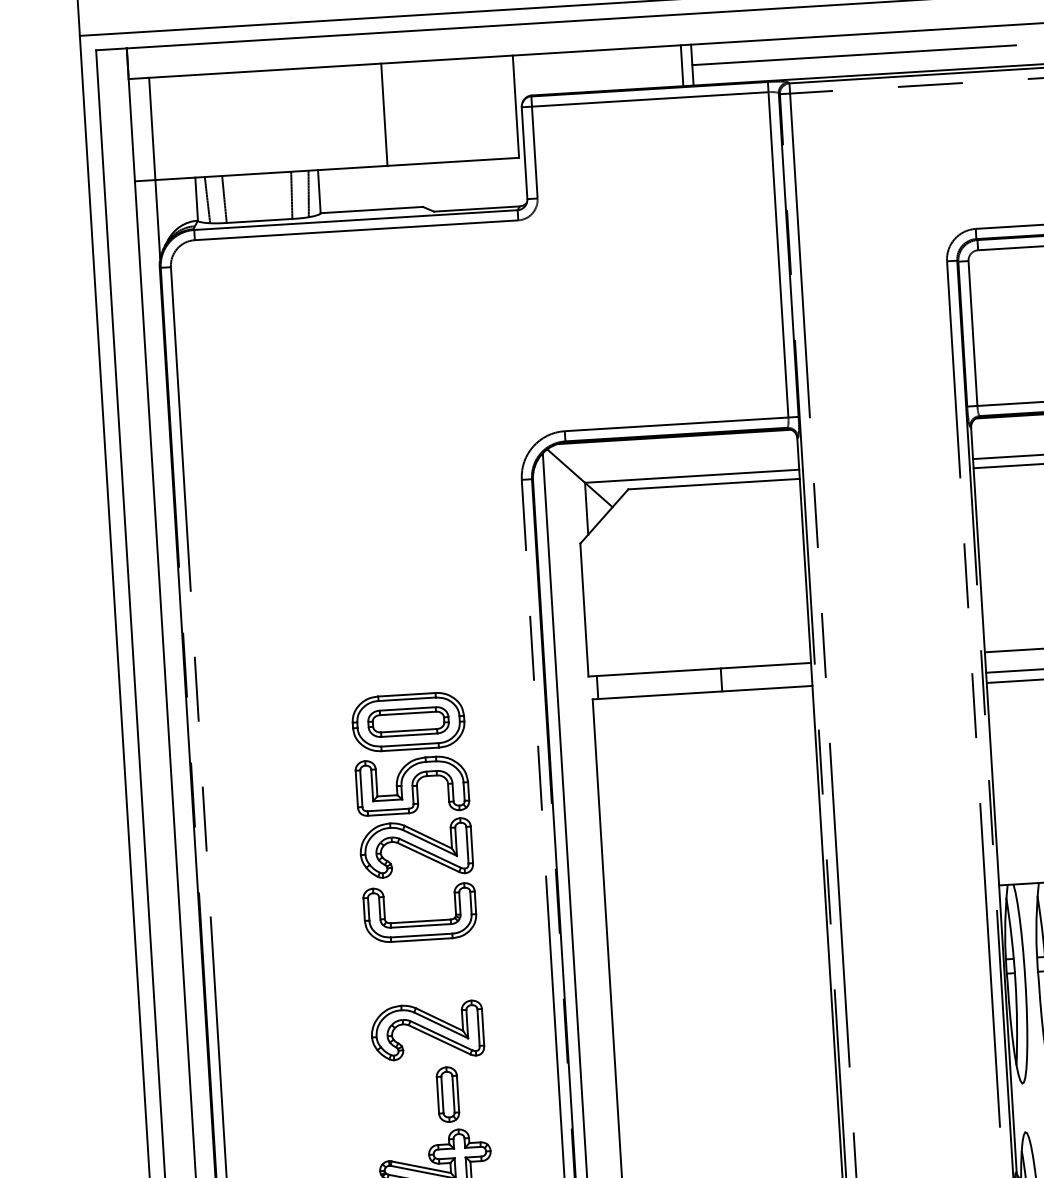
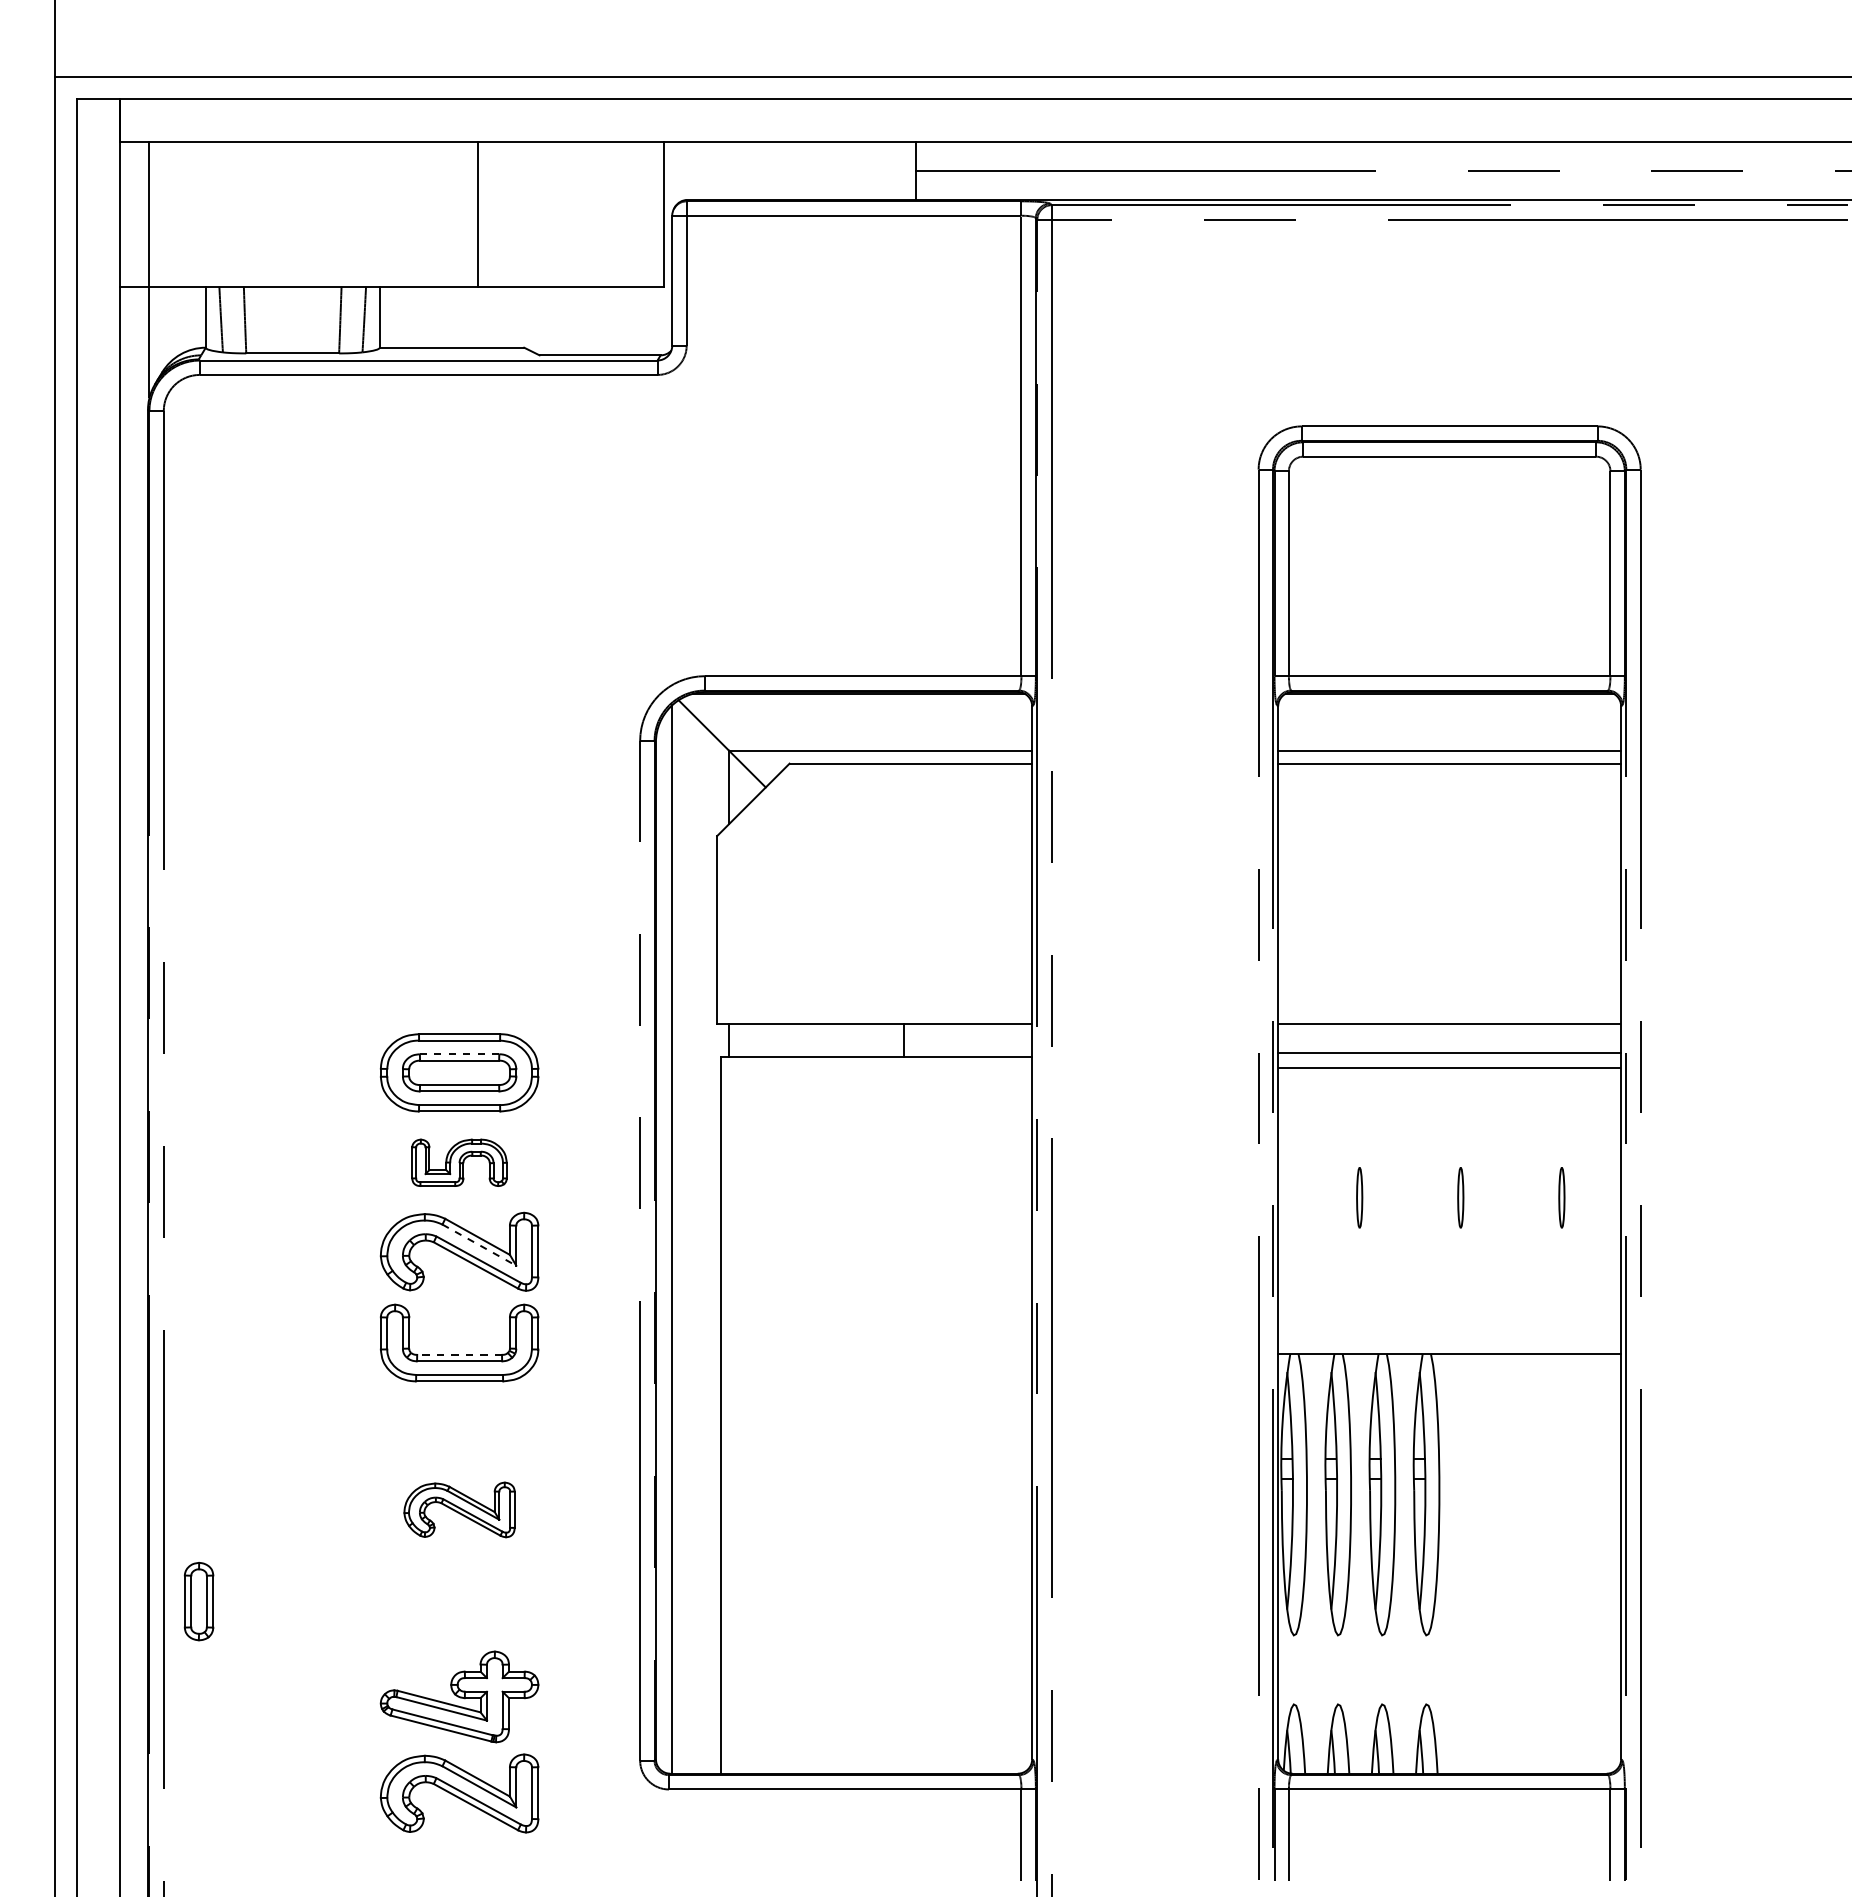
line: (681, 65) -> (901, 170), removed
line: (407, 709) -> (459, 1054), solid -> dashed
part: (412, 785) -> (459, 1162), size x0.6
line: (430, 843) -> (479, 1245), solid -> dashed
line: (420, 921) -> (459, 1354), solid -> dashed
part: (427, 1030) -> (459, 1509), size x0.7
part: (447, 1094) -> (198, 1601), moved

